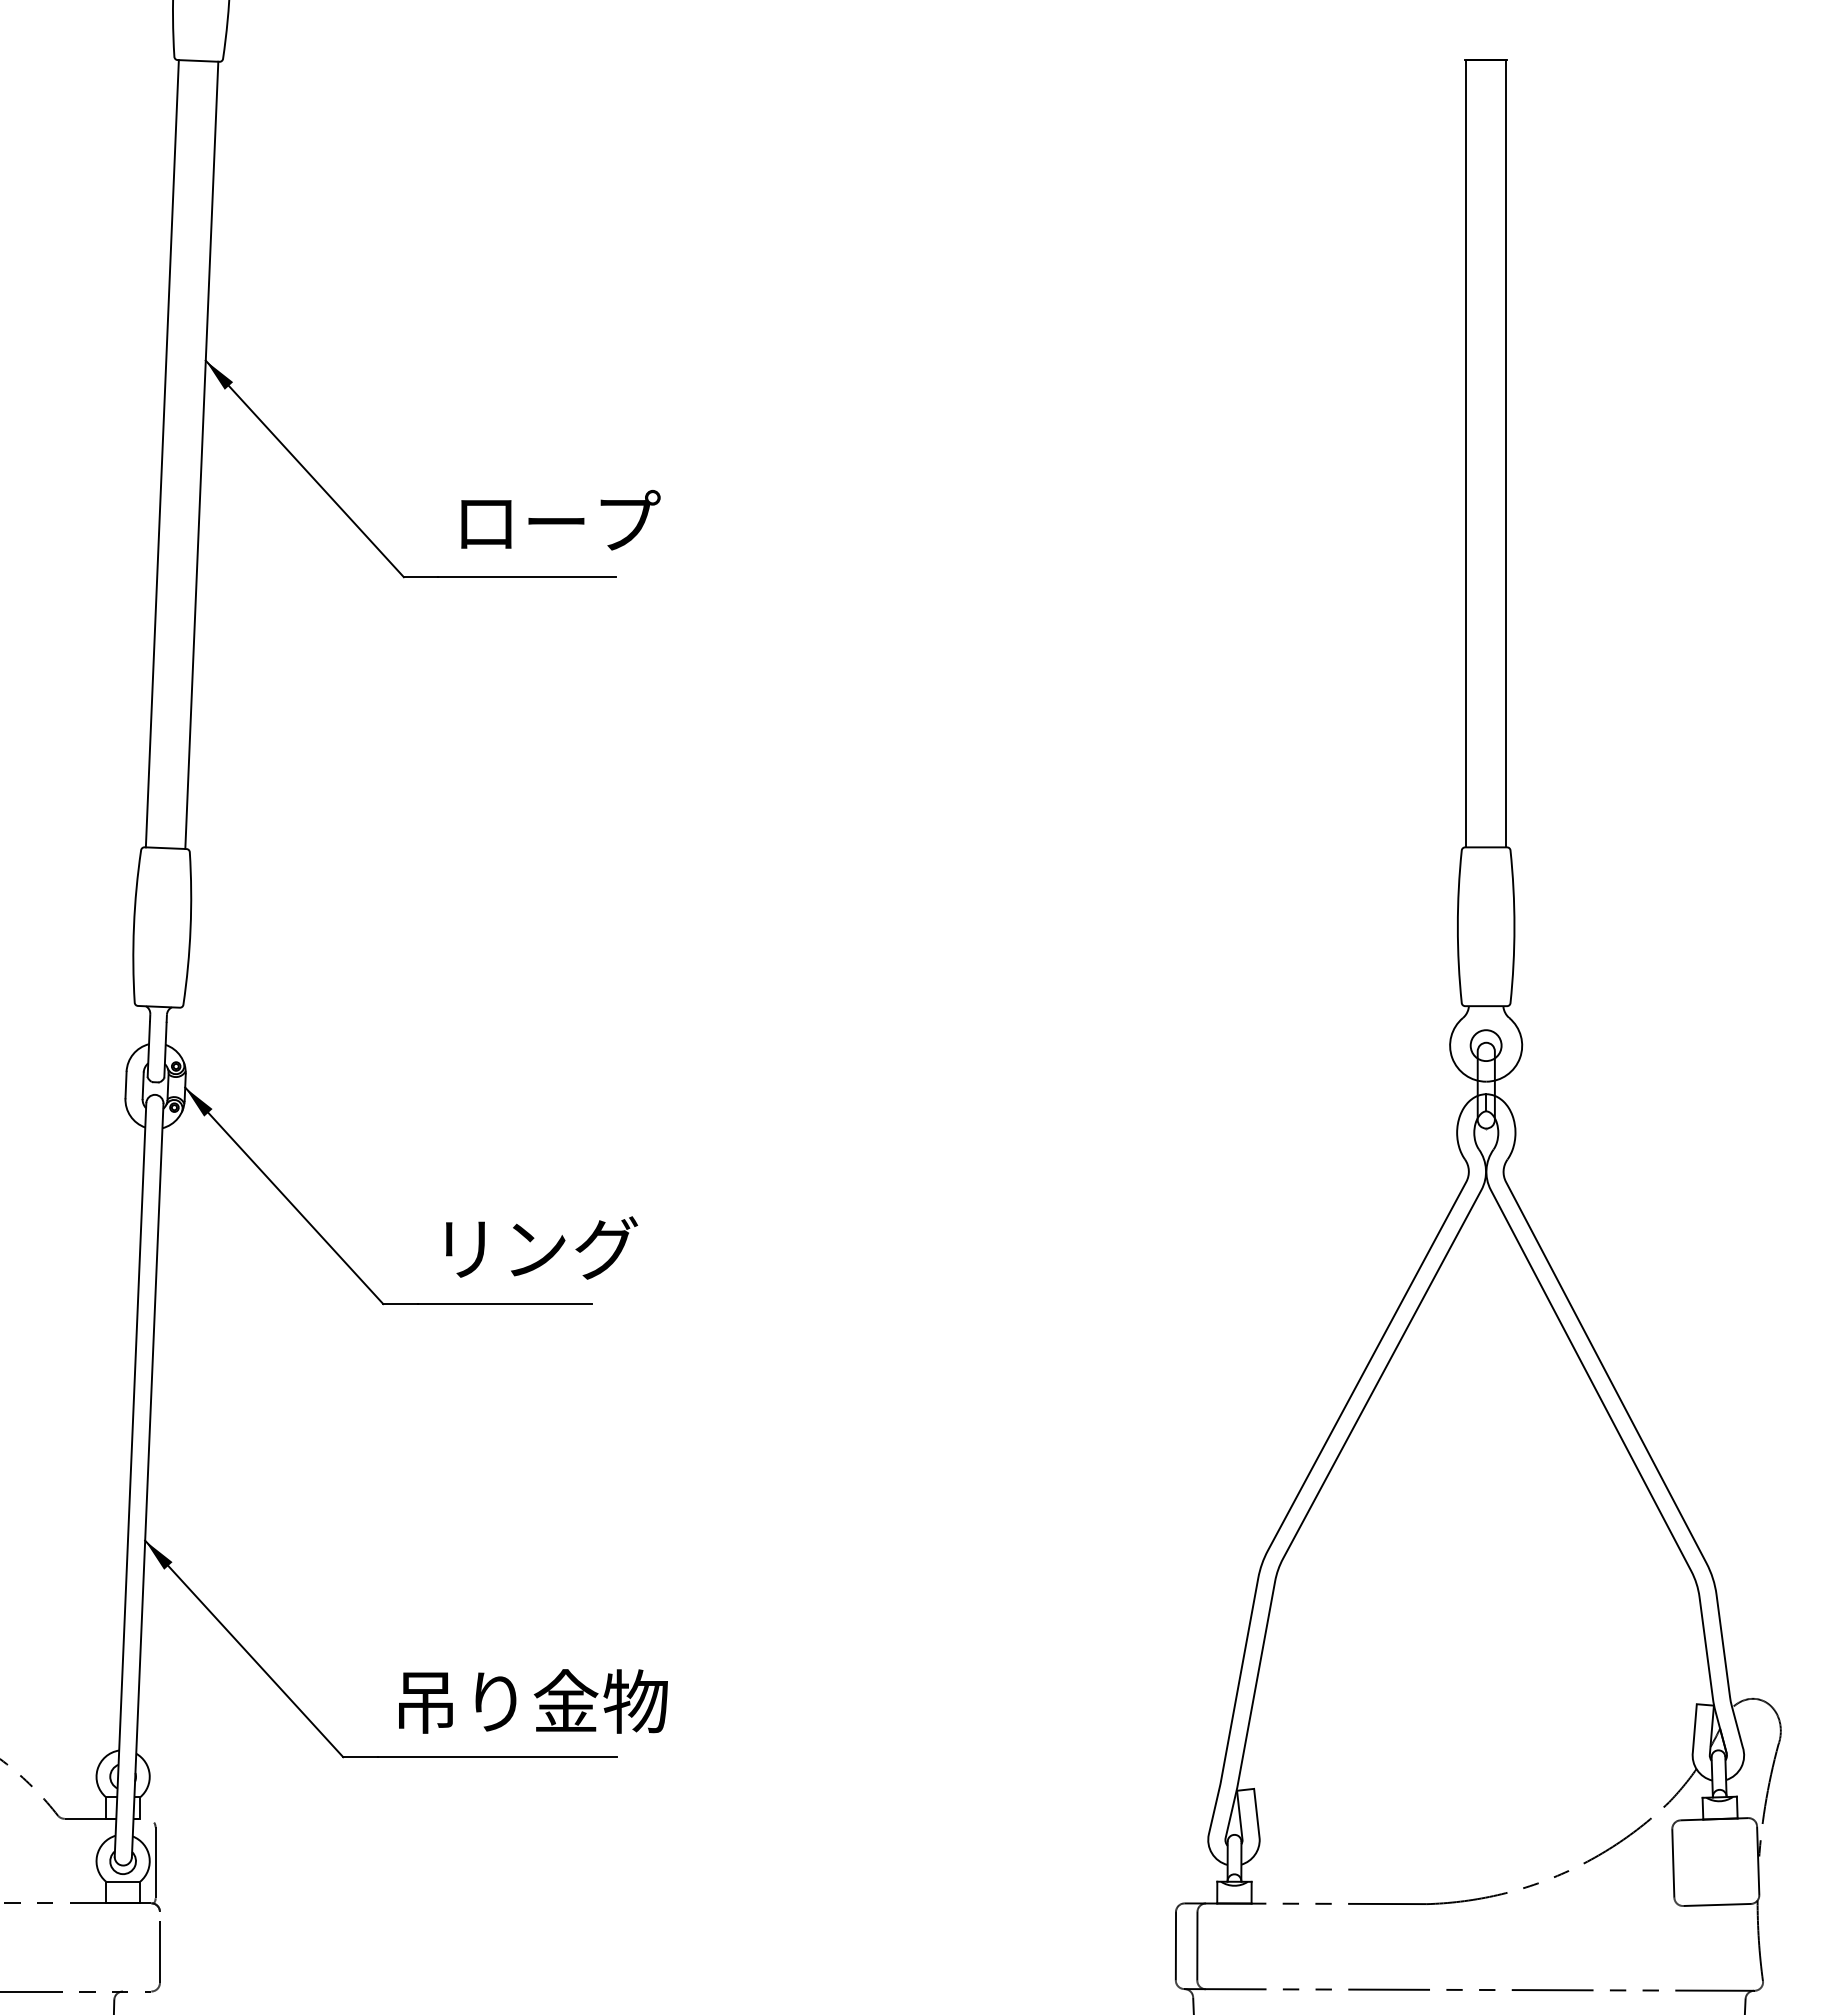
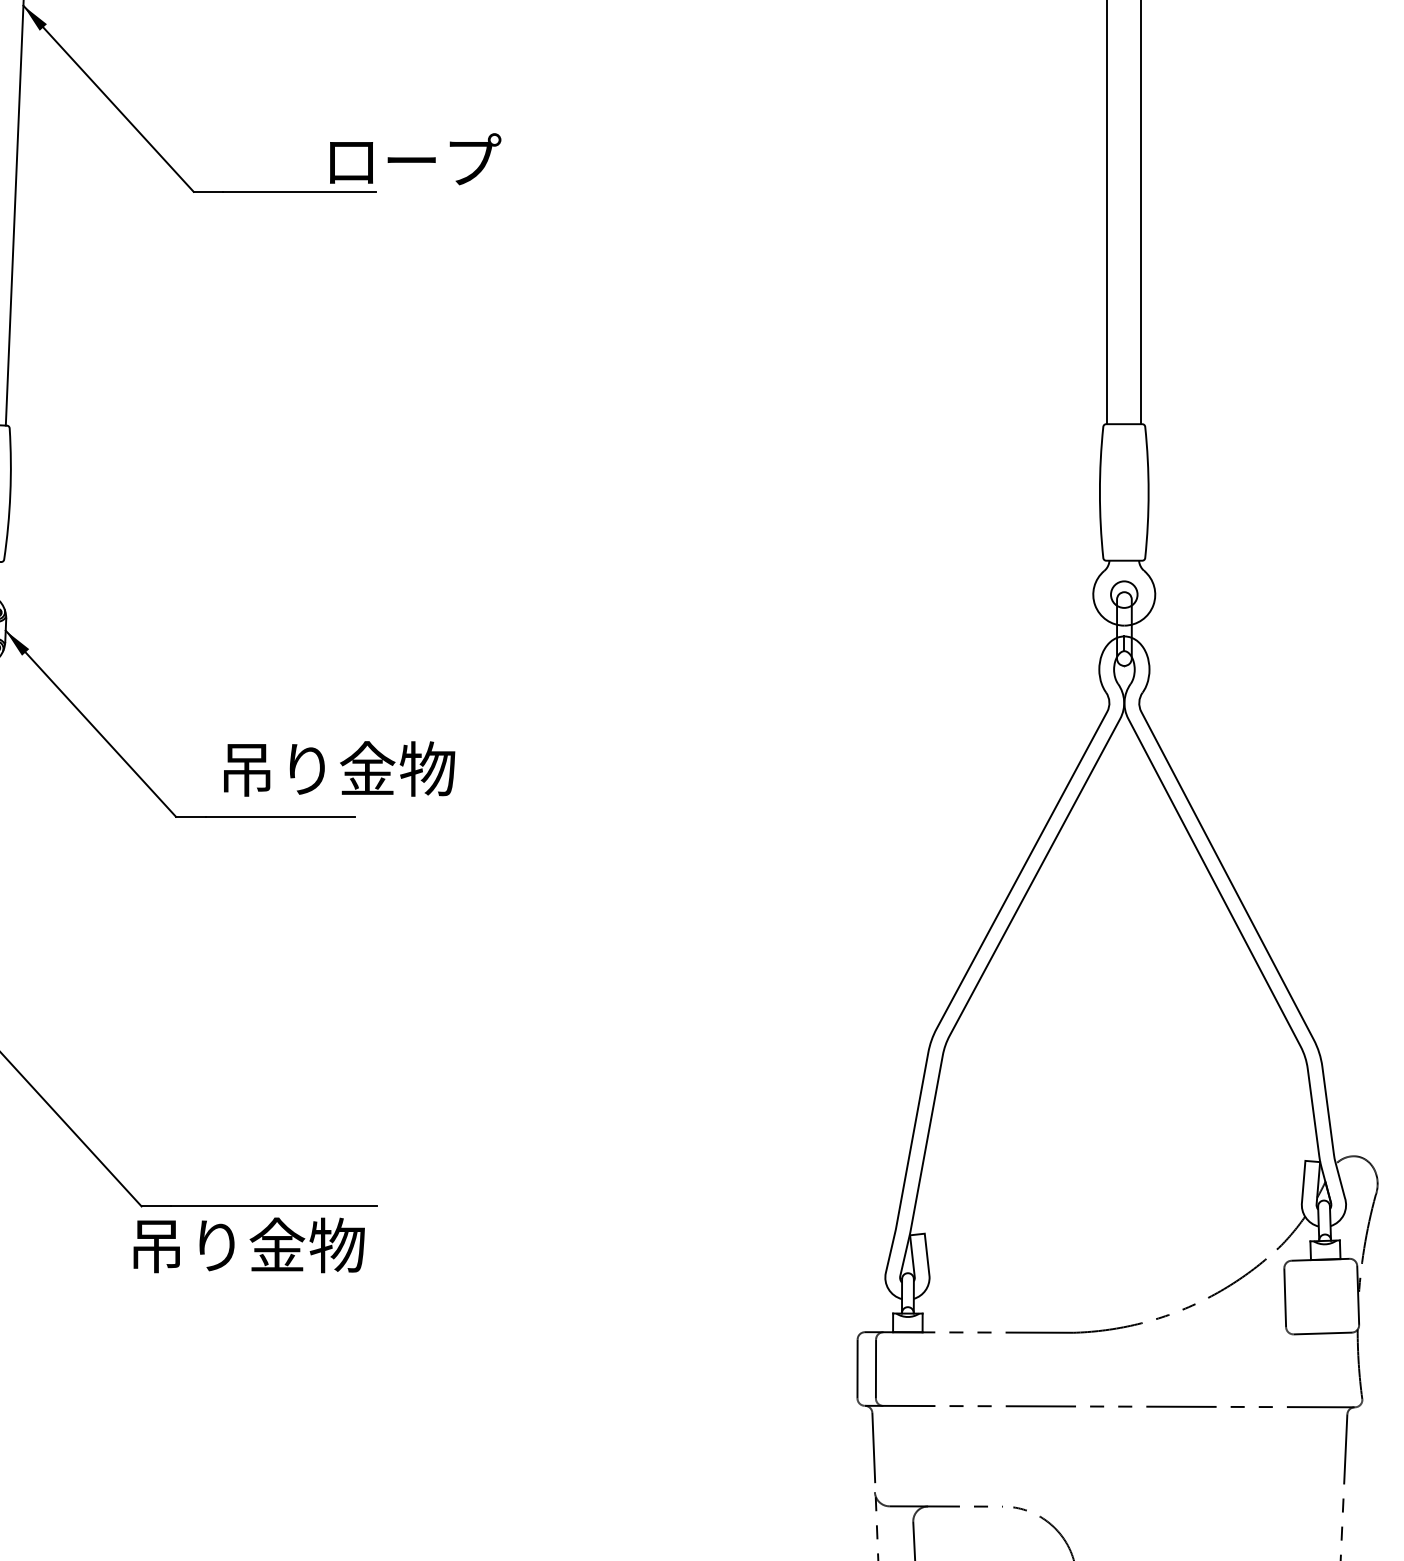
text: (560, 520) -> (415, 159), moved
text: (573, 1248) -> (339, 769), リング -> 吊り金物
text: (533, 1701) -> (249, 1245), moved

